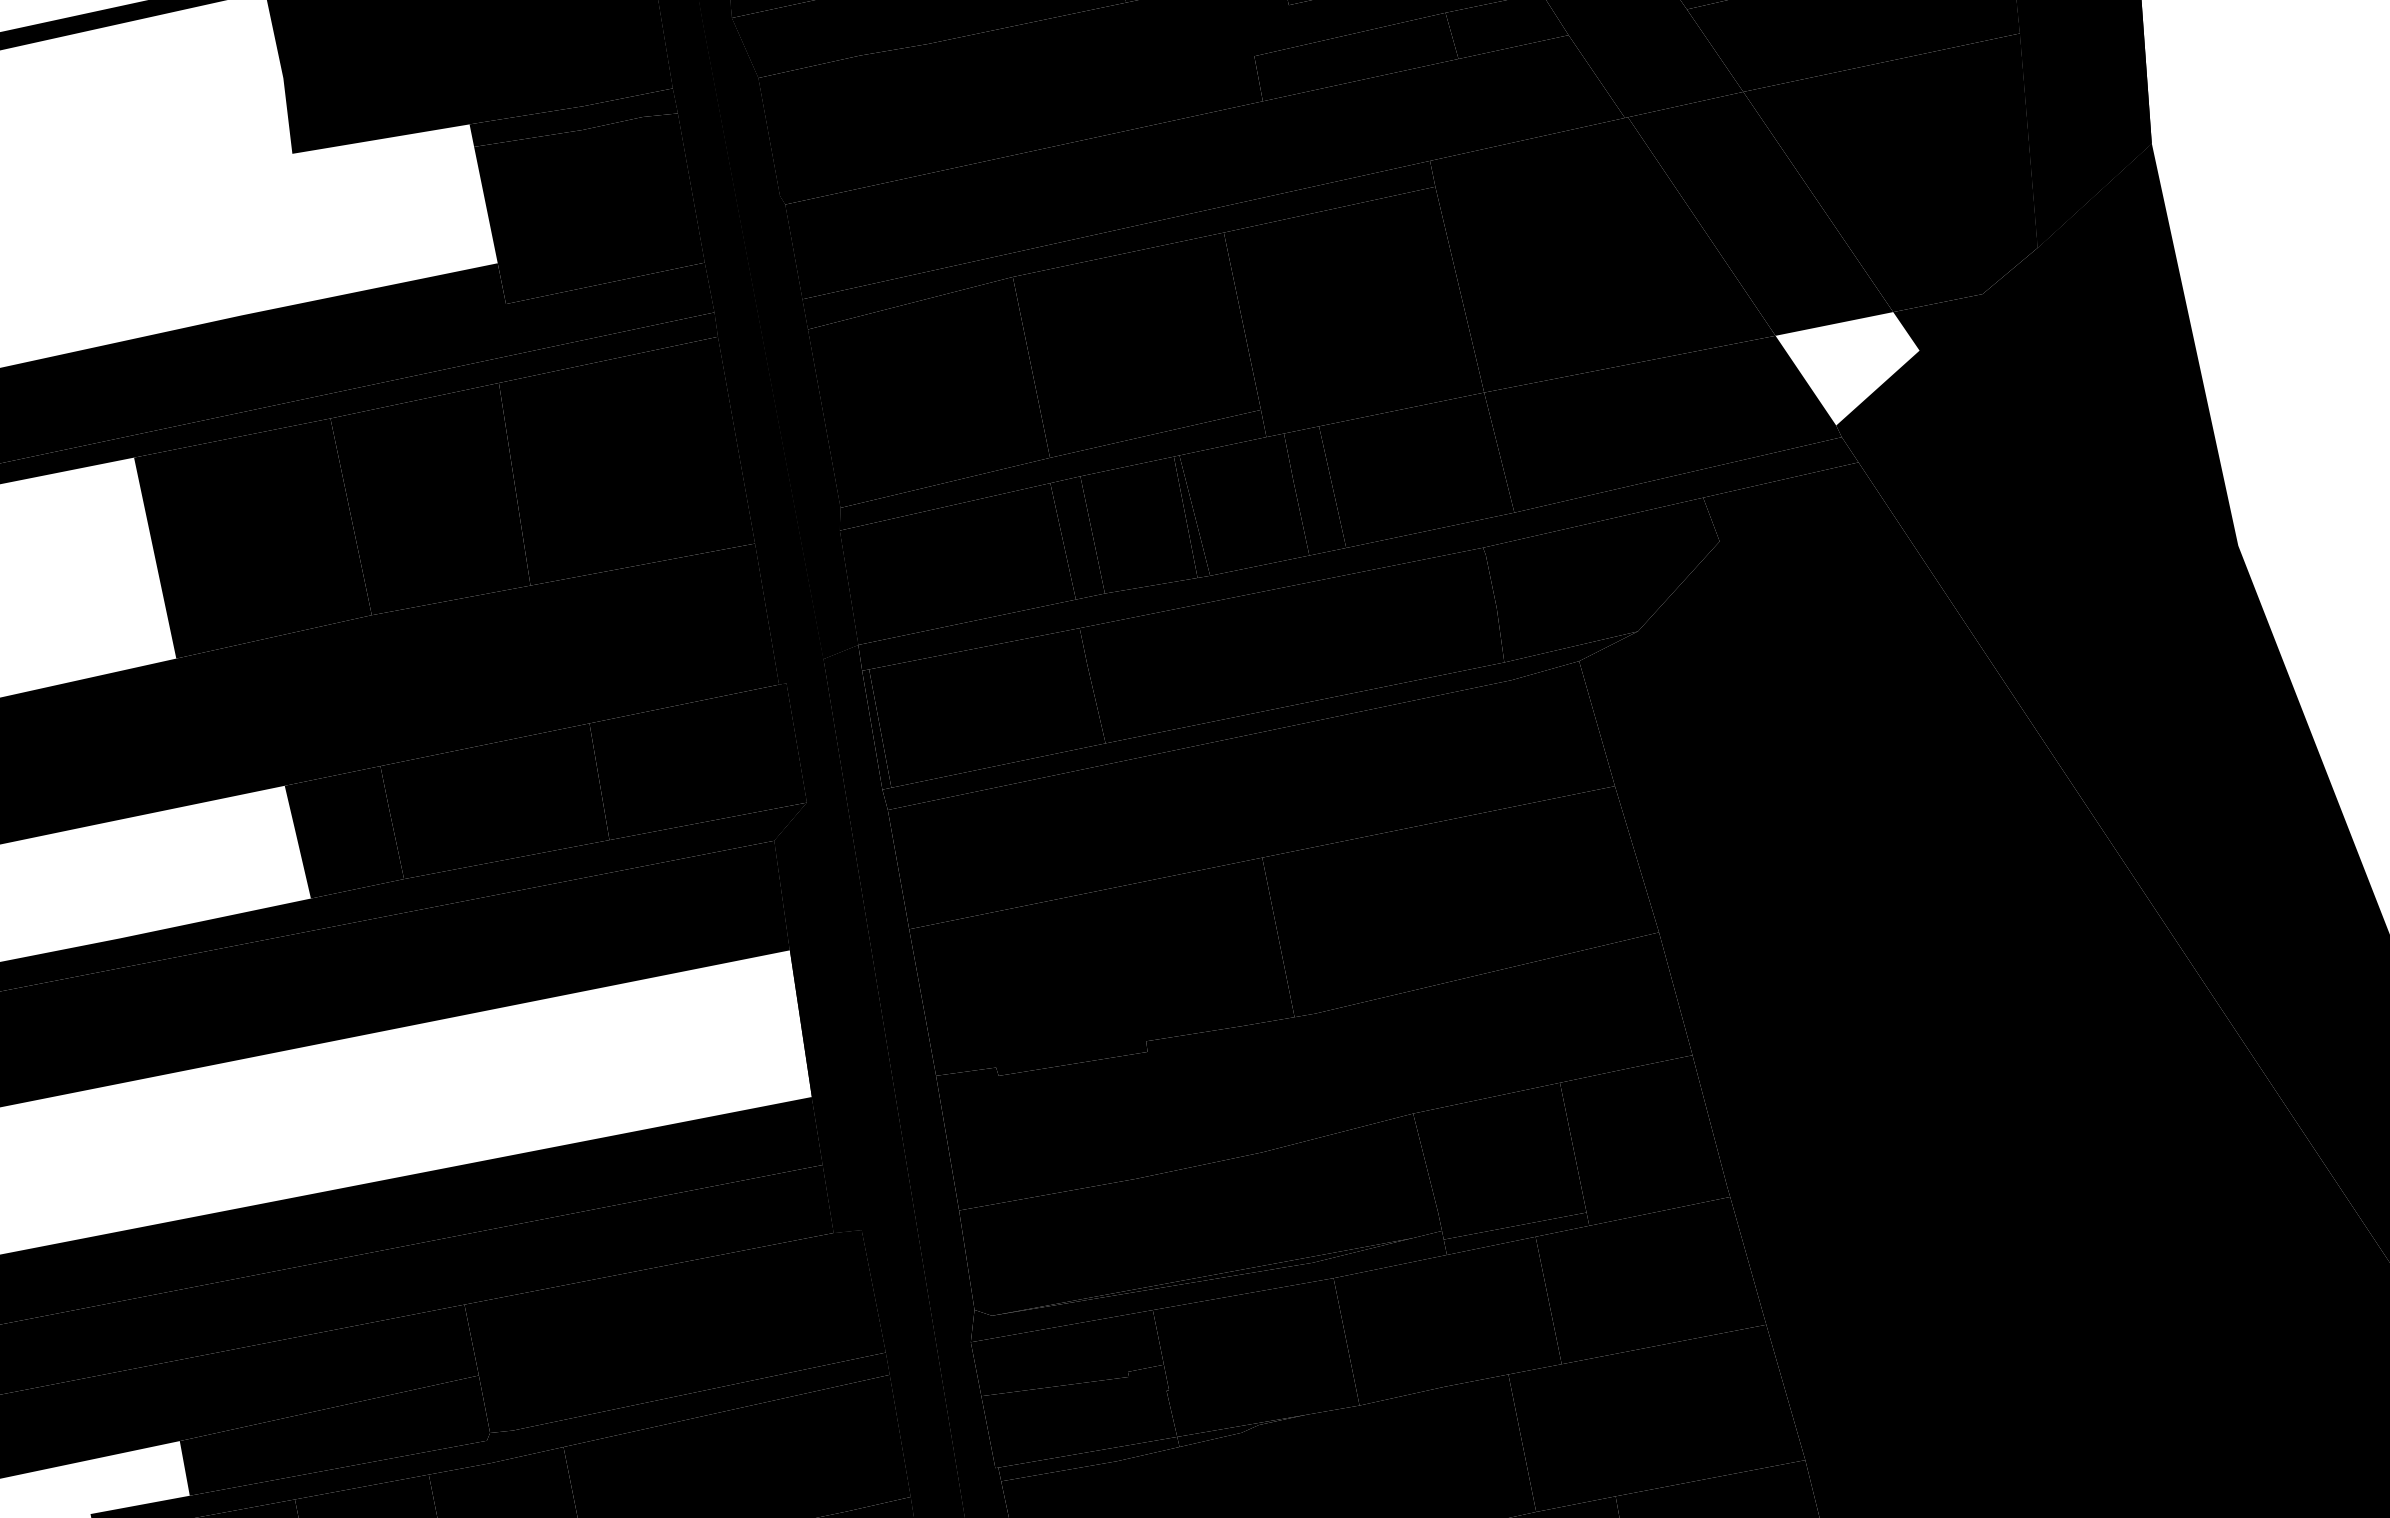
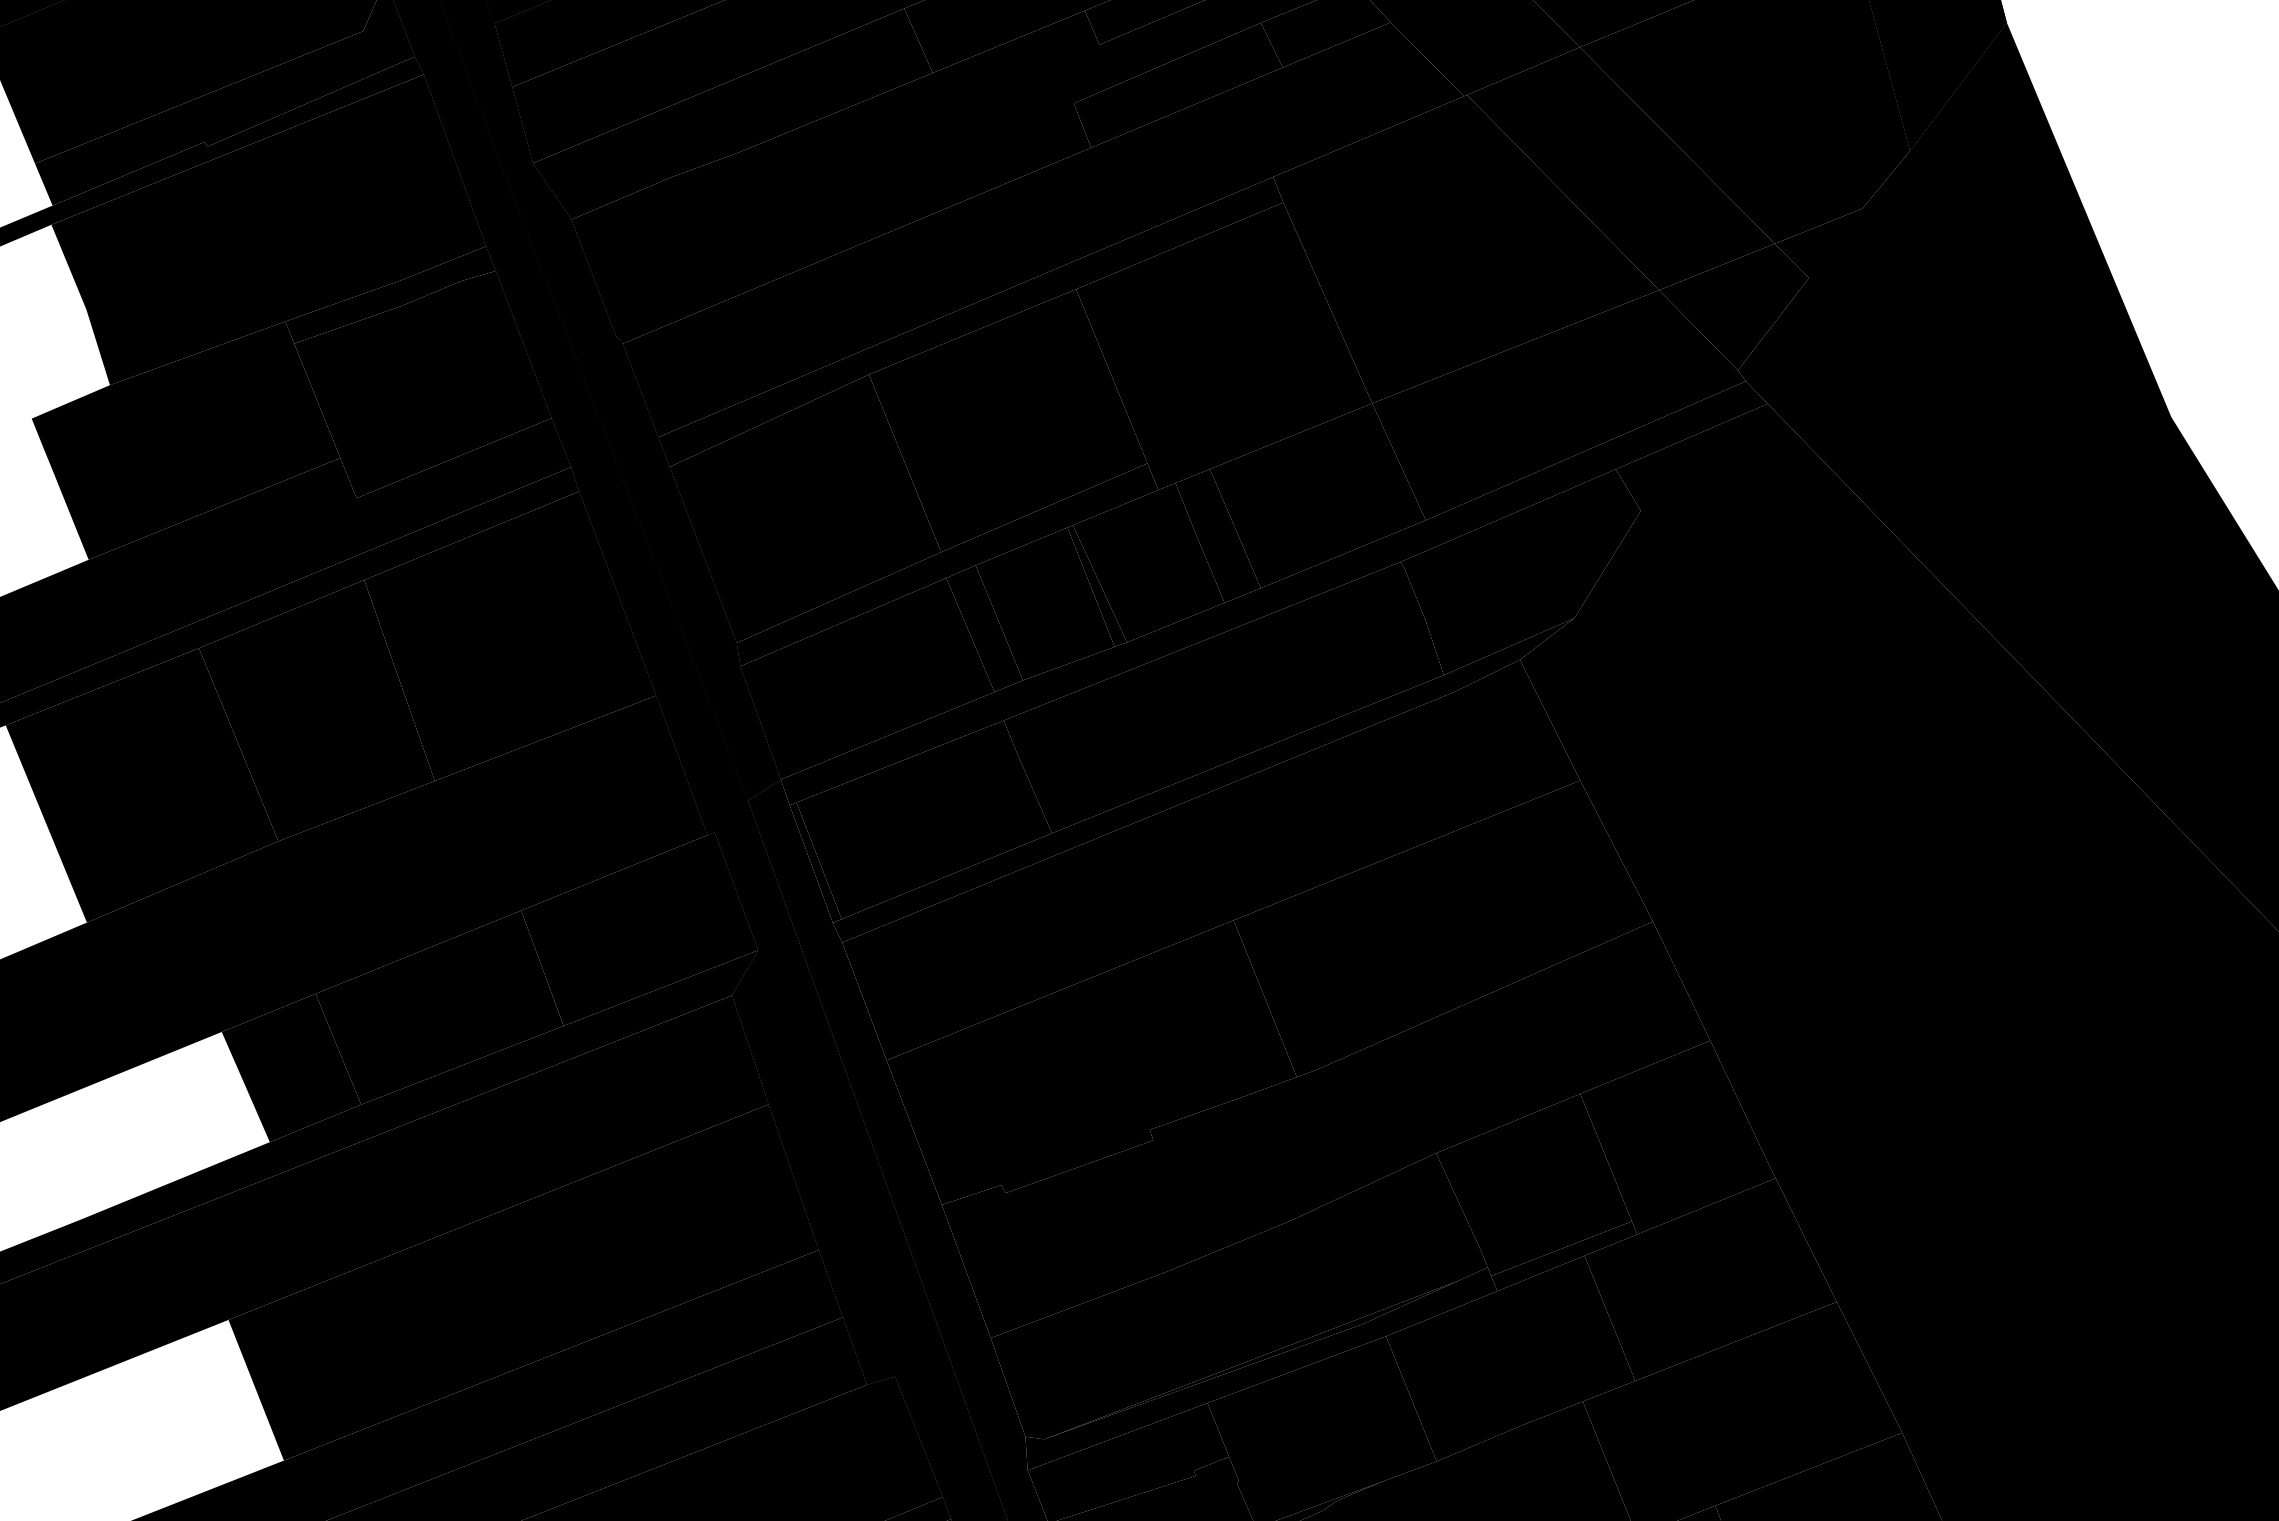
fill: (354, 219) -> (185, 440), added
fill: (1847, 368) -> (1738, 310), added
fill: (525, 1076) -> (522, 1283), added

